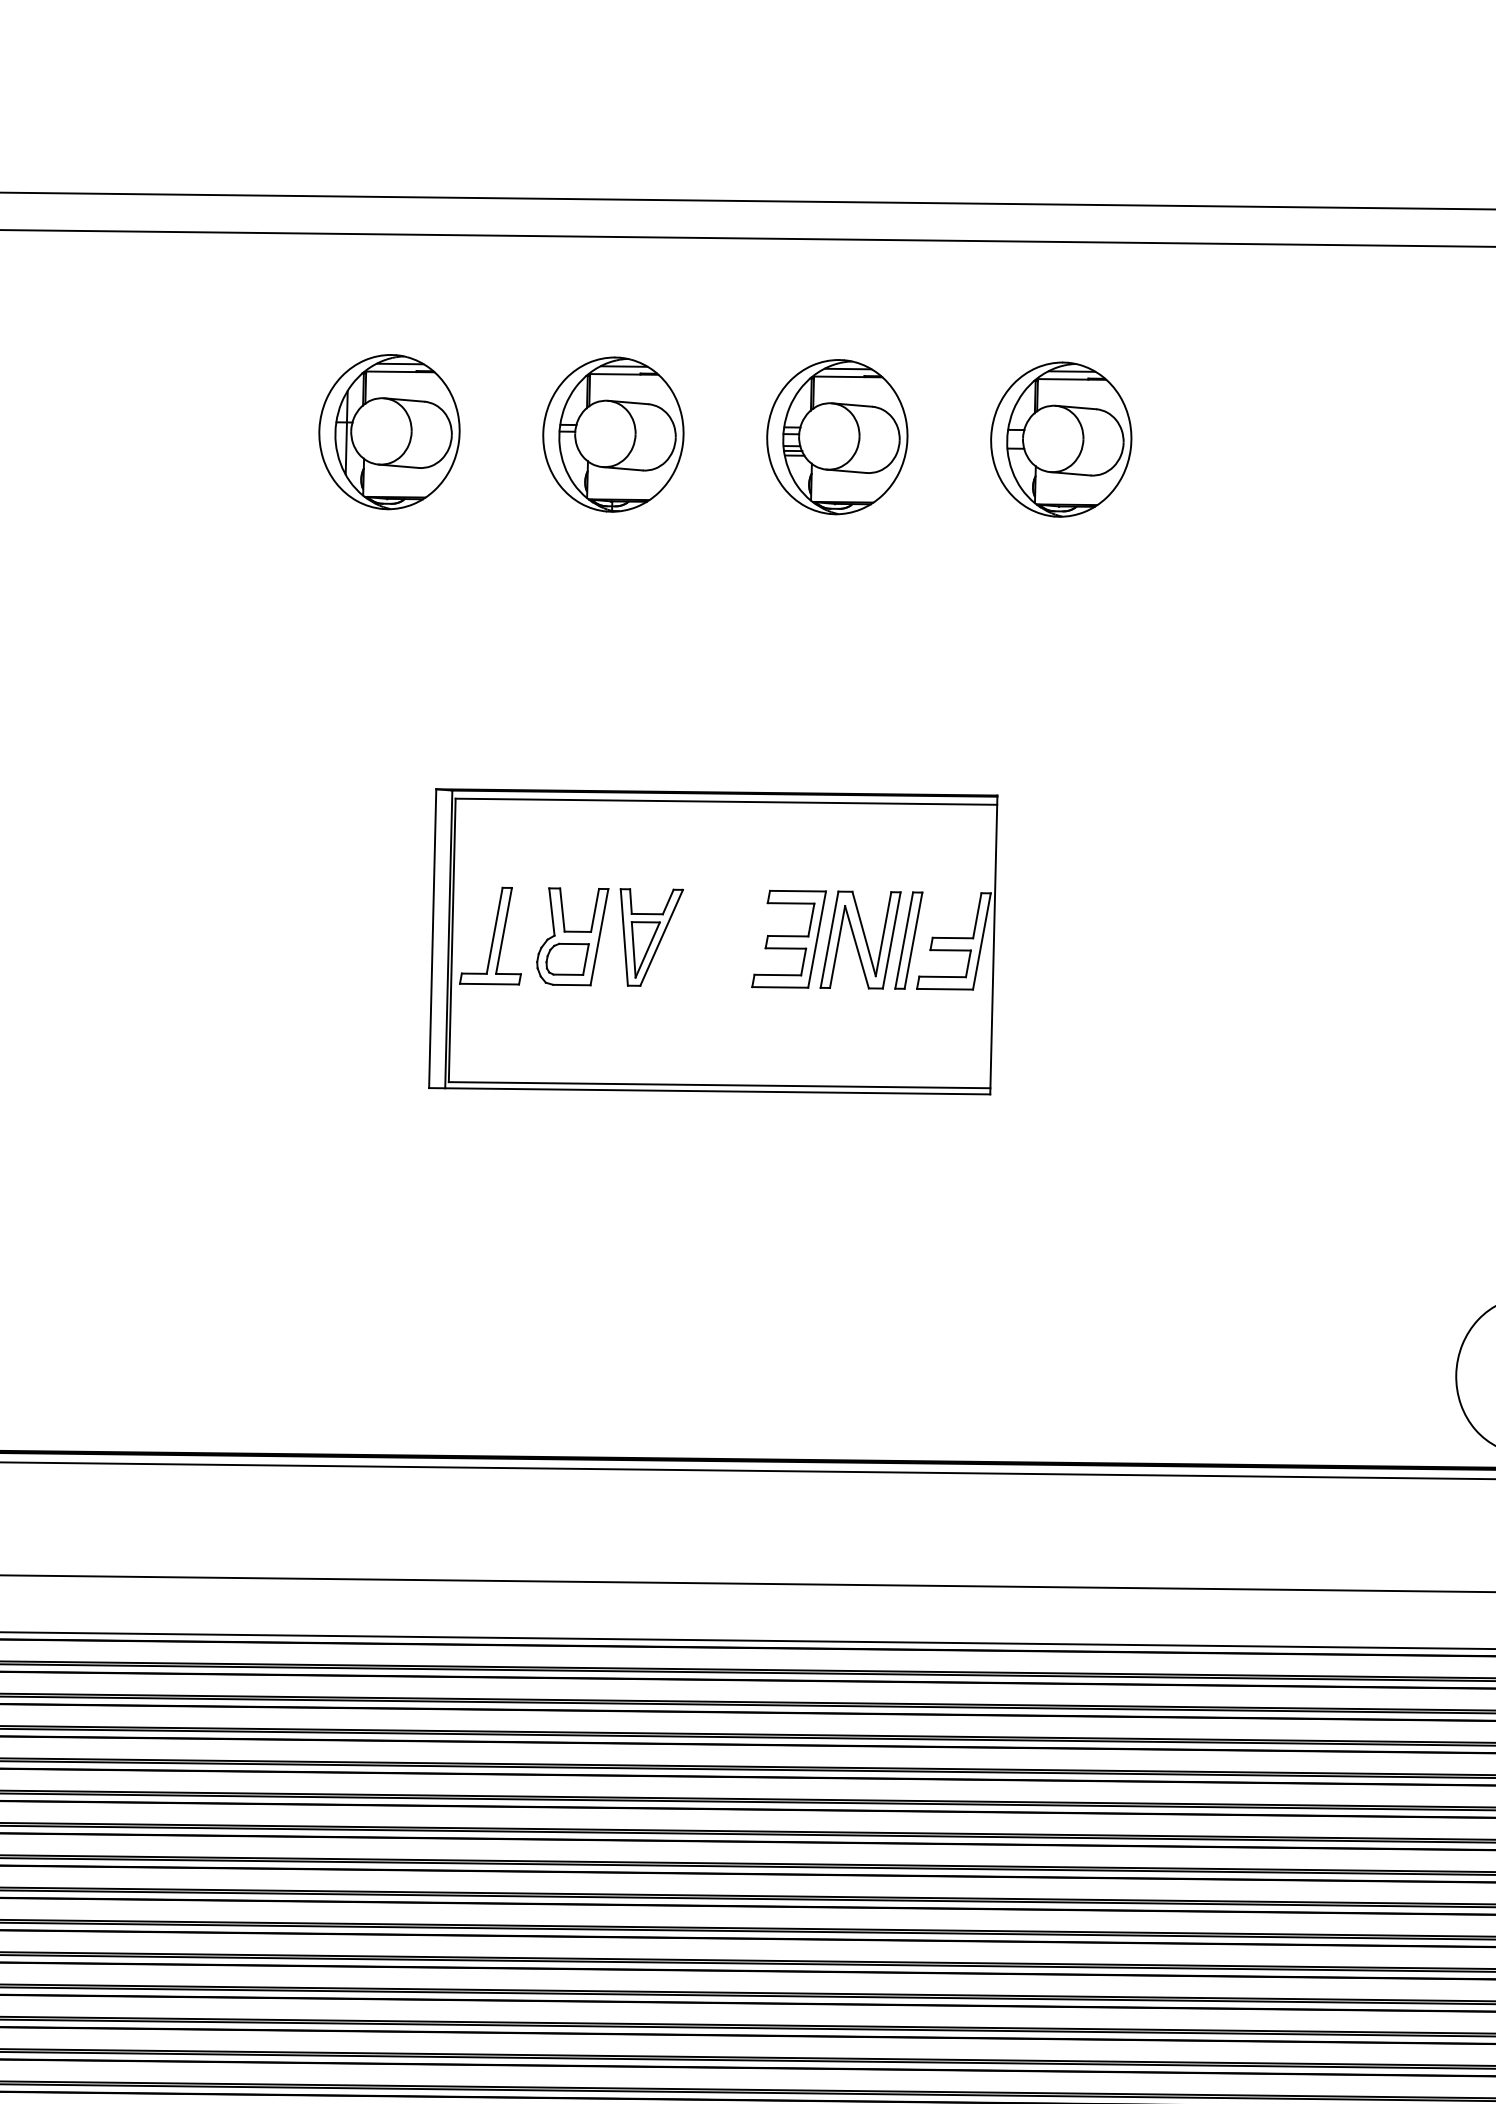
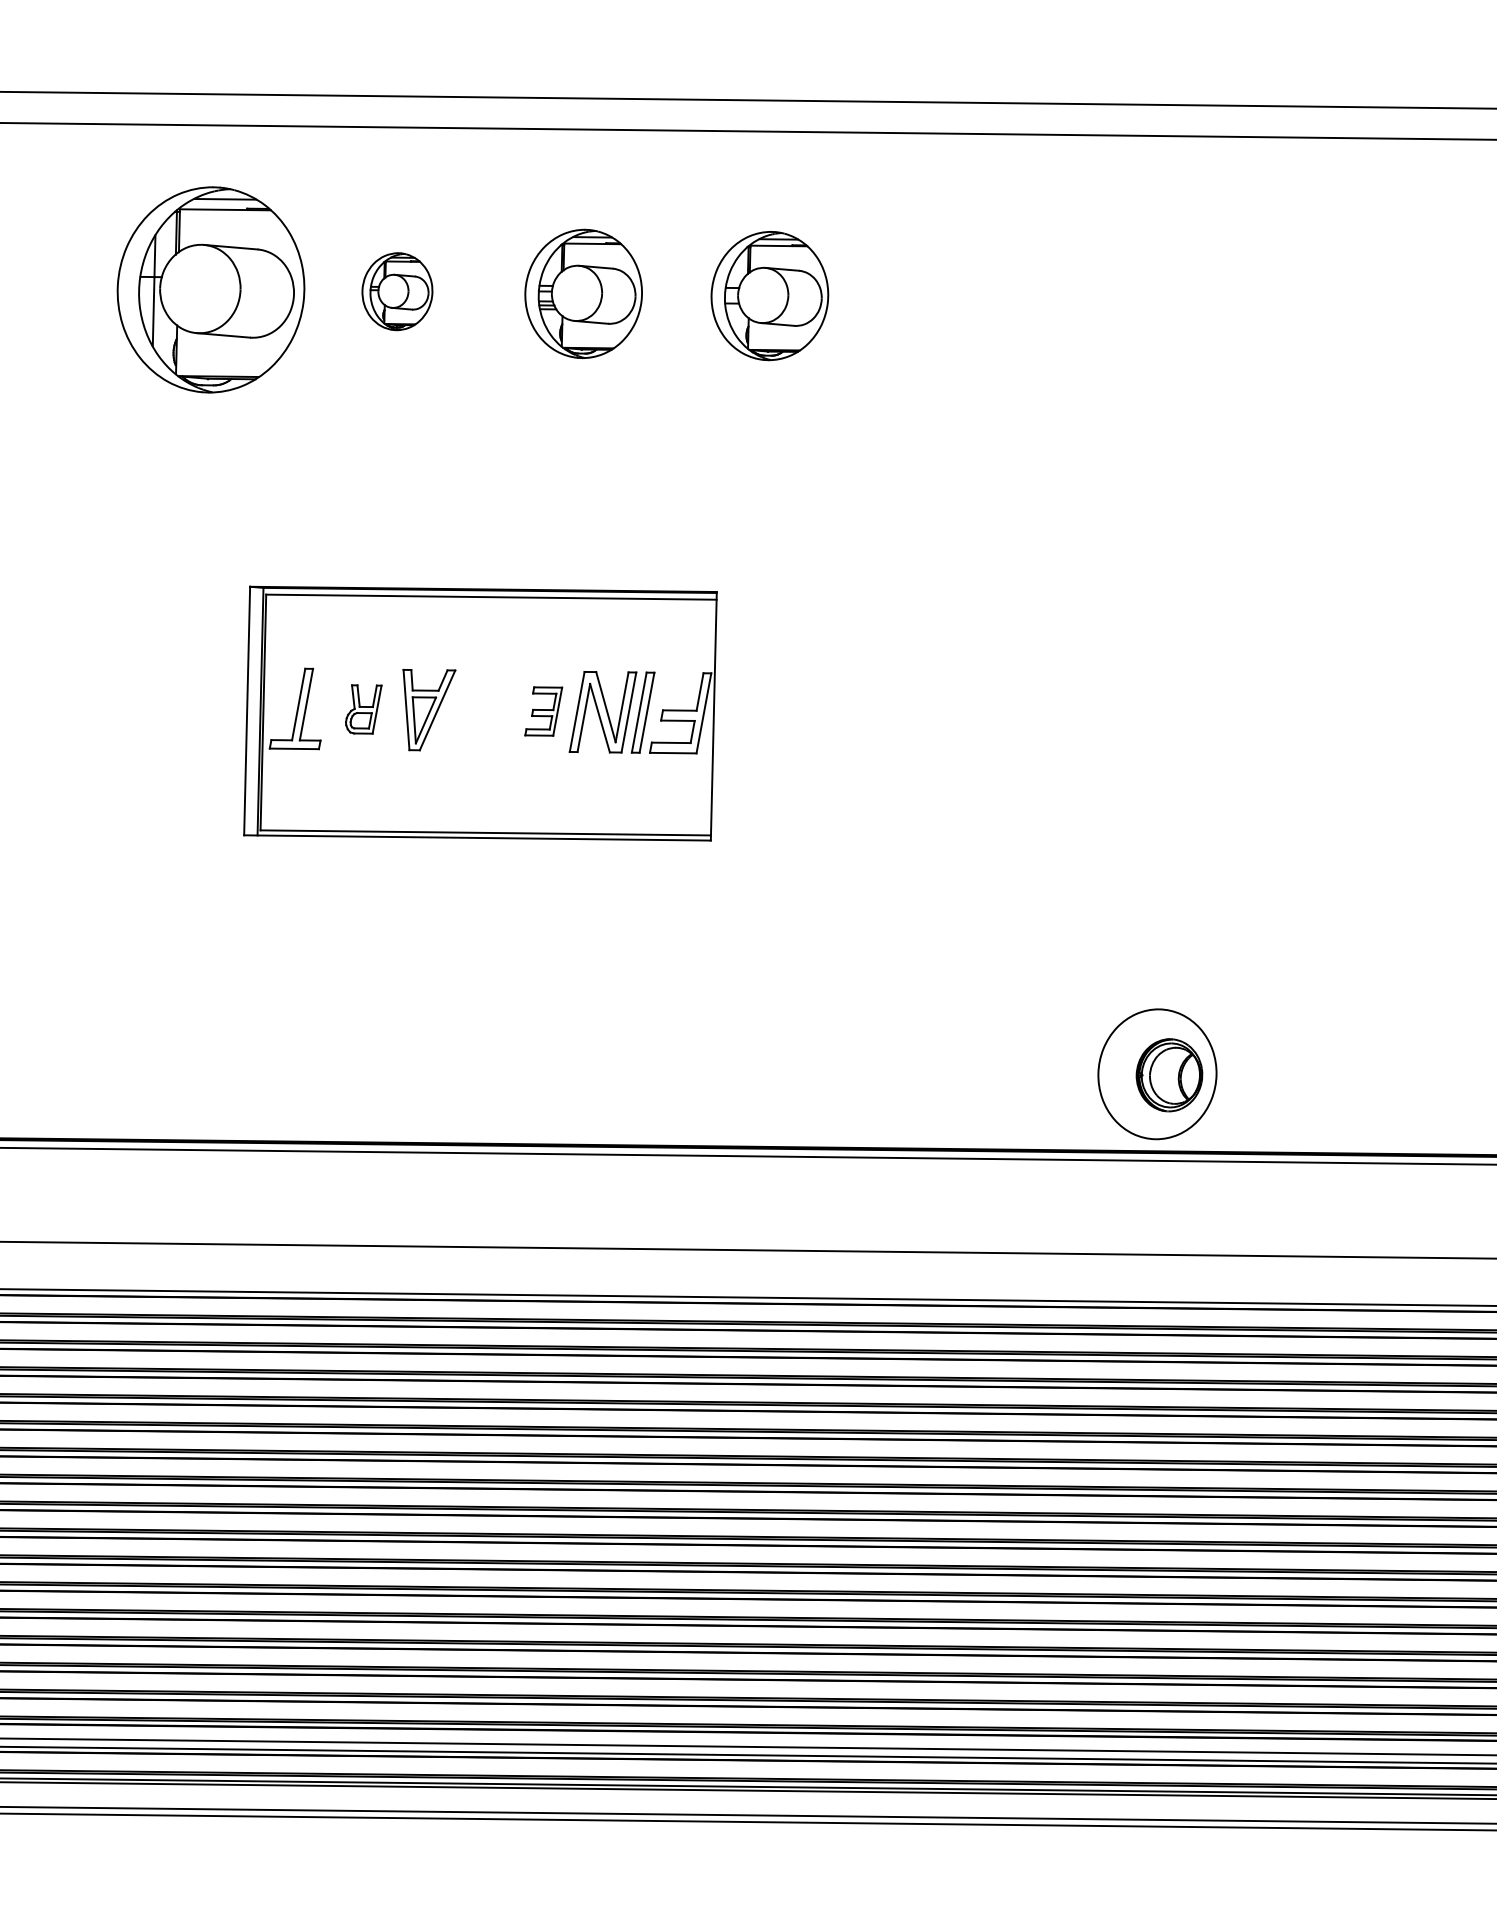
part: (389, 431) -> (211, 289), size x1.6
part: (613, 434) -> (397, 291), size x0.6
part: (572, 936) -> (363, 709), size x0.6
part: (789, 939) -> (543, 711), size x0.6

